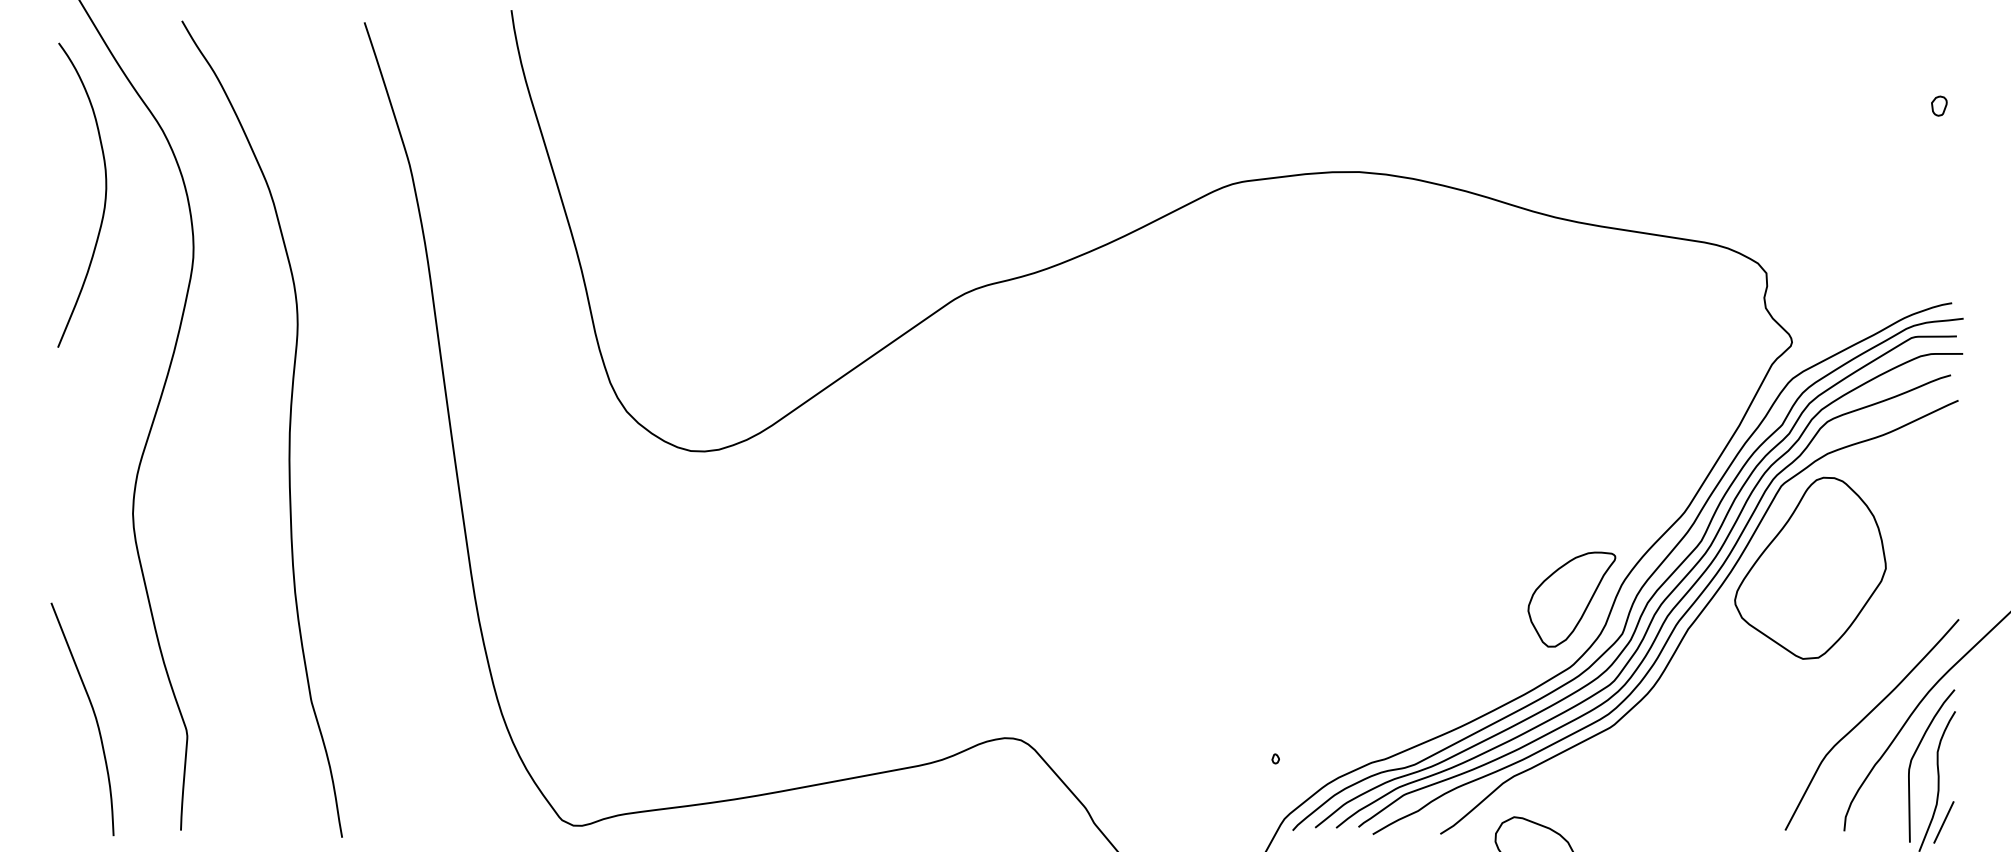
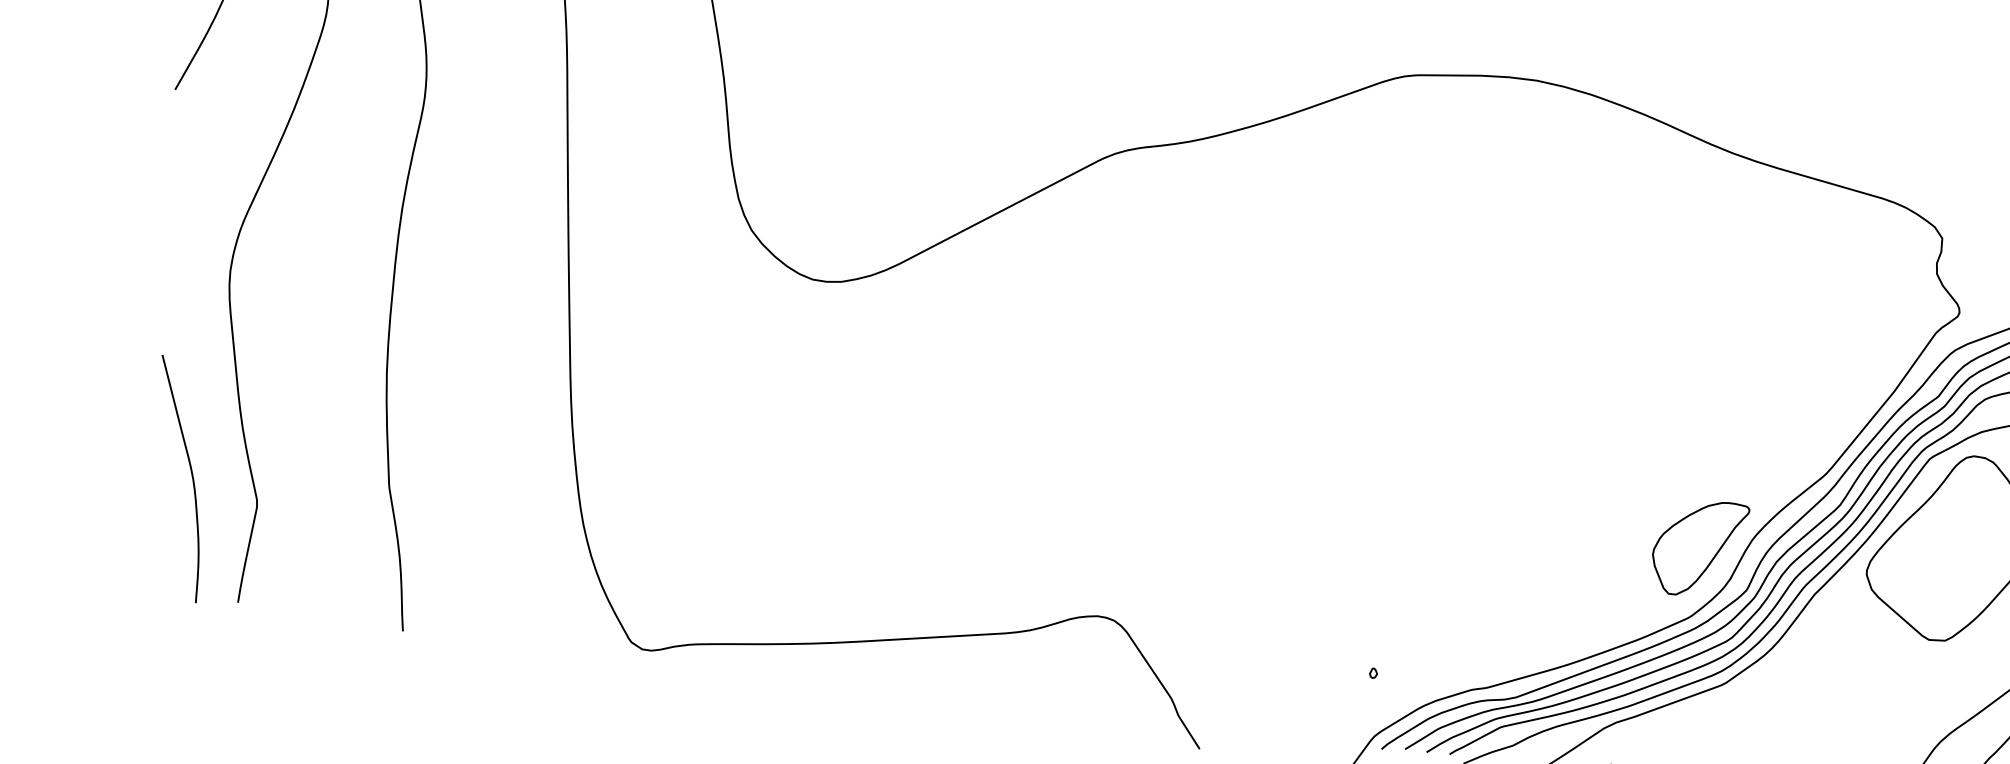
curve: (93, 714) -> (191, 475), moved

